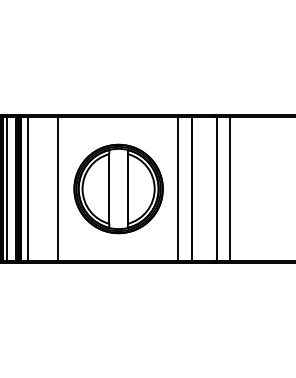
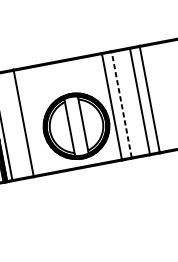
part: (118, 188) -> (76, 125), moved
line: (191, 188) -> (121, 104), solid -> dashed

